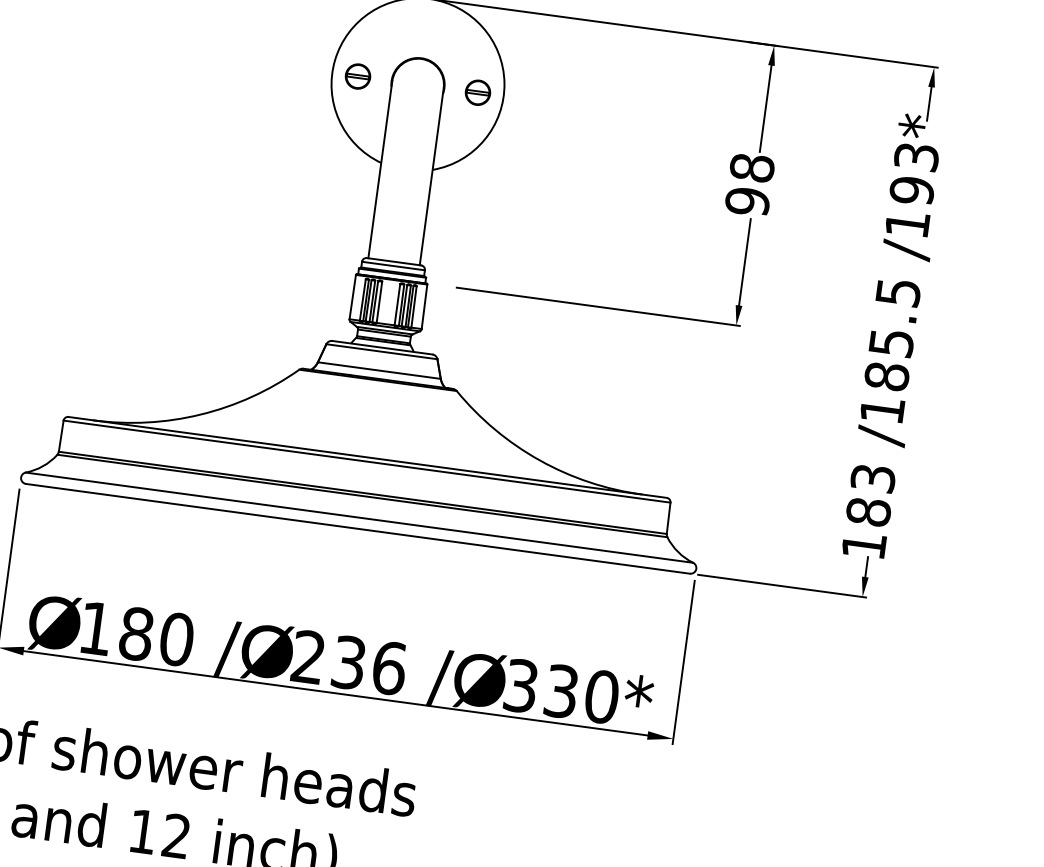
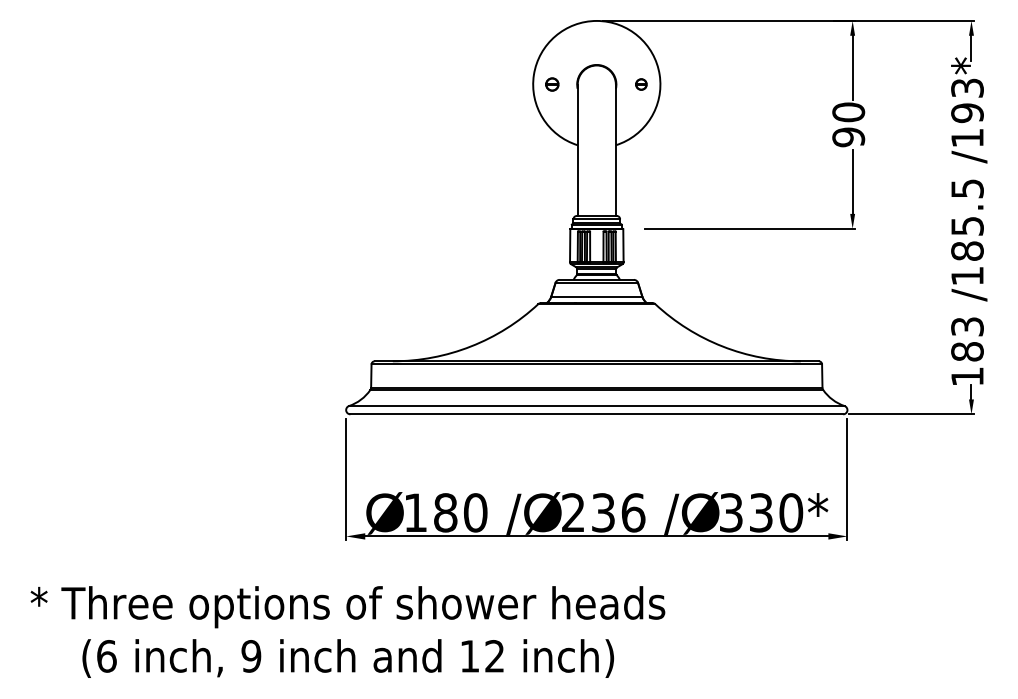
part: (358, 76) -> (552, 84), size x0.7
part: (478, 92) -> (641, 84), size x0.6
text: (751, 168) -> (848, 112), 98 -> 90

